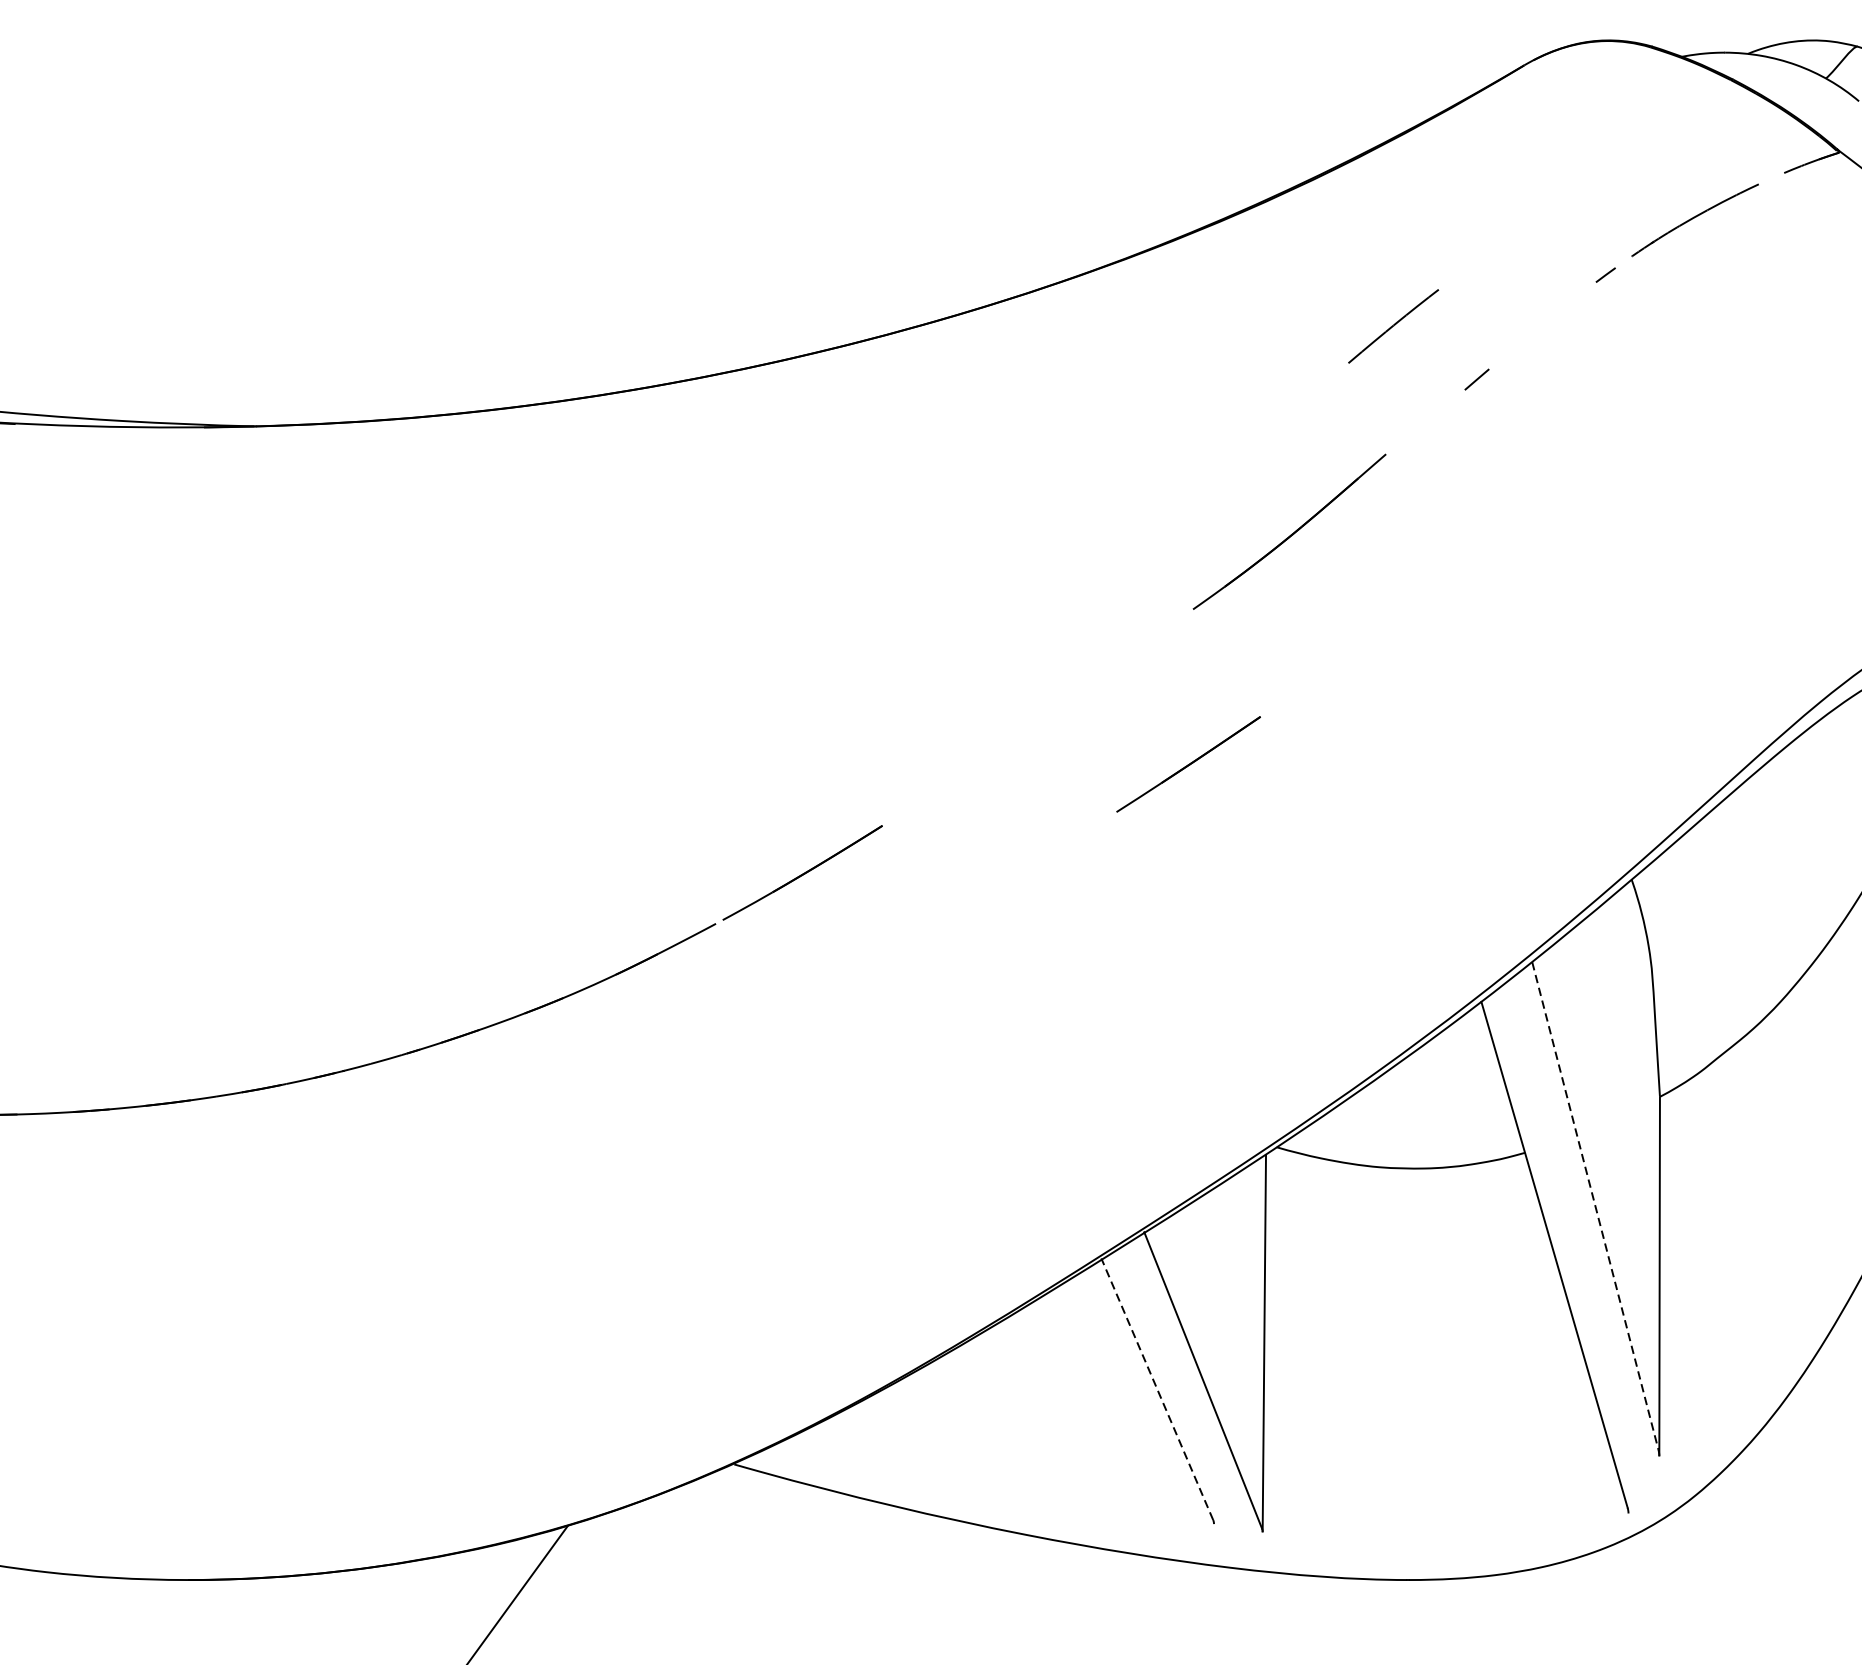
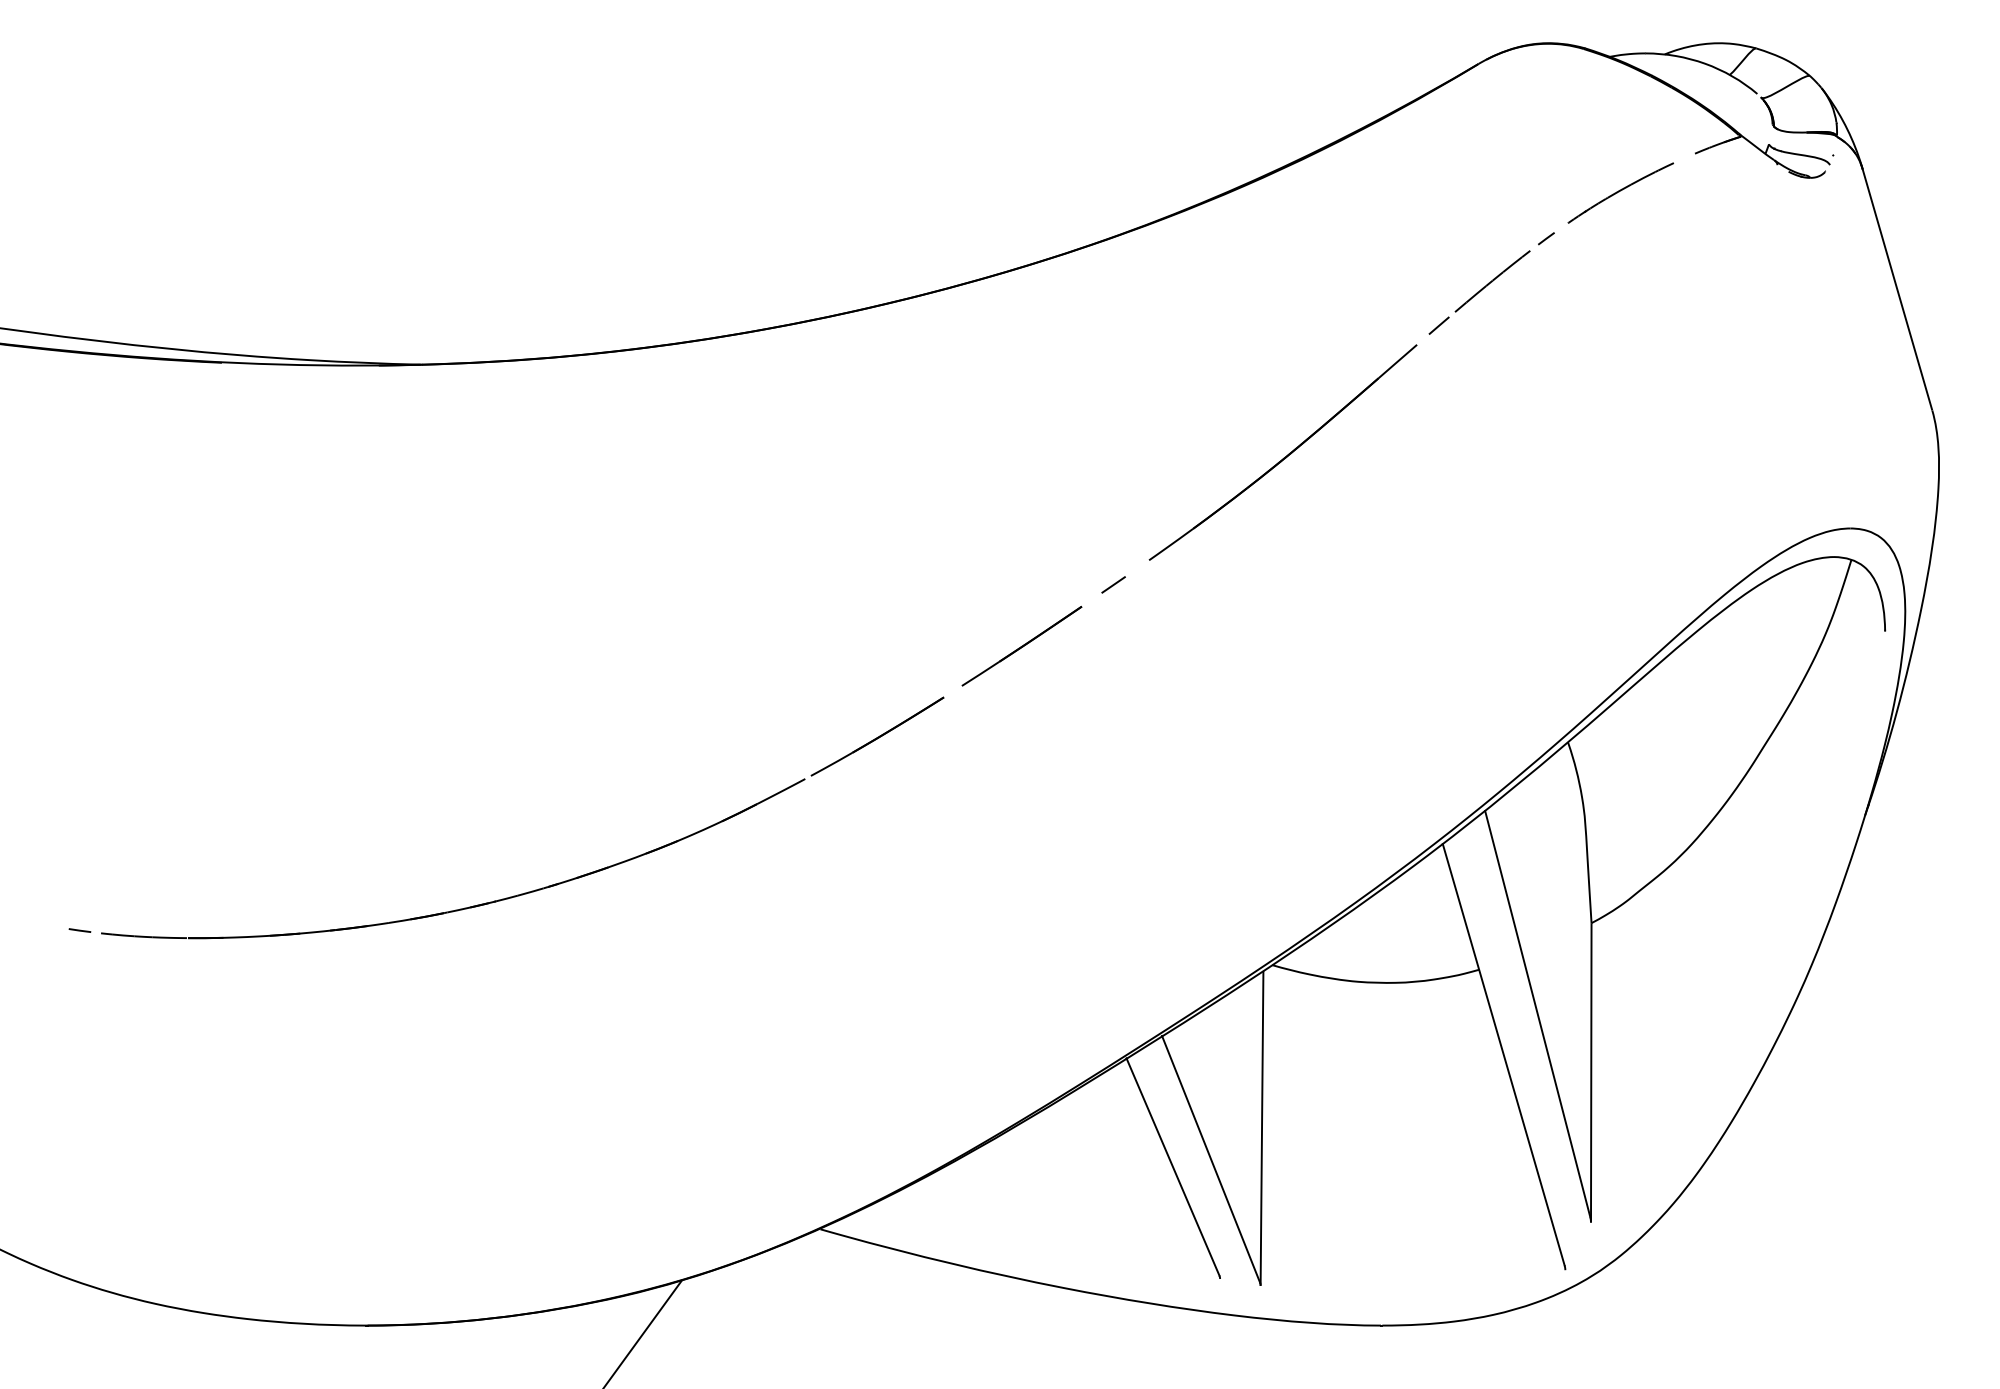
line: (1393, 326) -> (1492, 281), moved
part: (1288, 531) -> (1282, 452), size x1.67
line: (1086, 690) -> (1113, 584), added
line: (1189, 763) -> (1022, 645), moved
line: (1595, 1206) -> (1537, 1014), dashed -> solid
line: (1156, 1389) -> (1172, 1166), dashed -> solid

